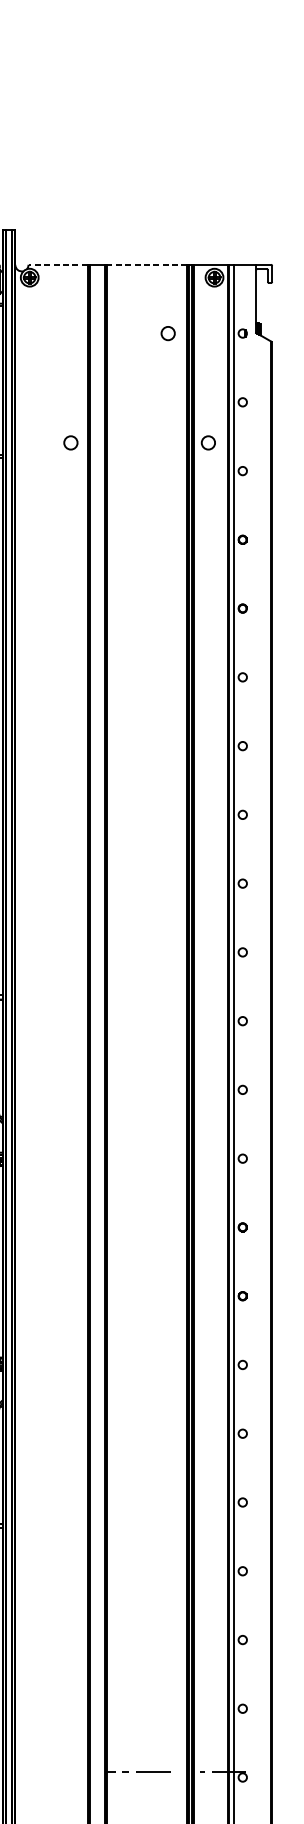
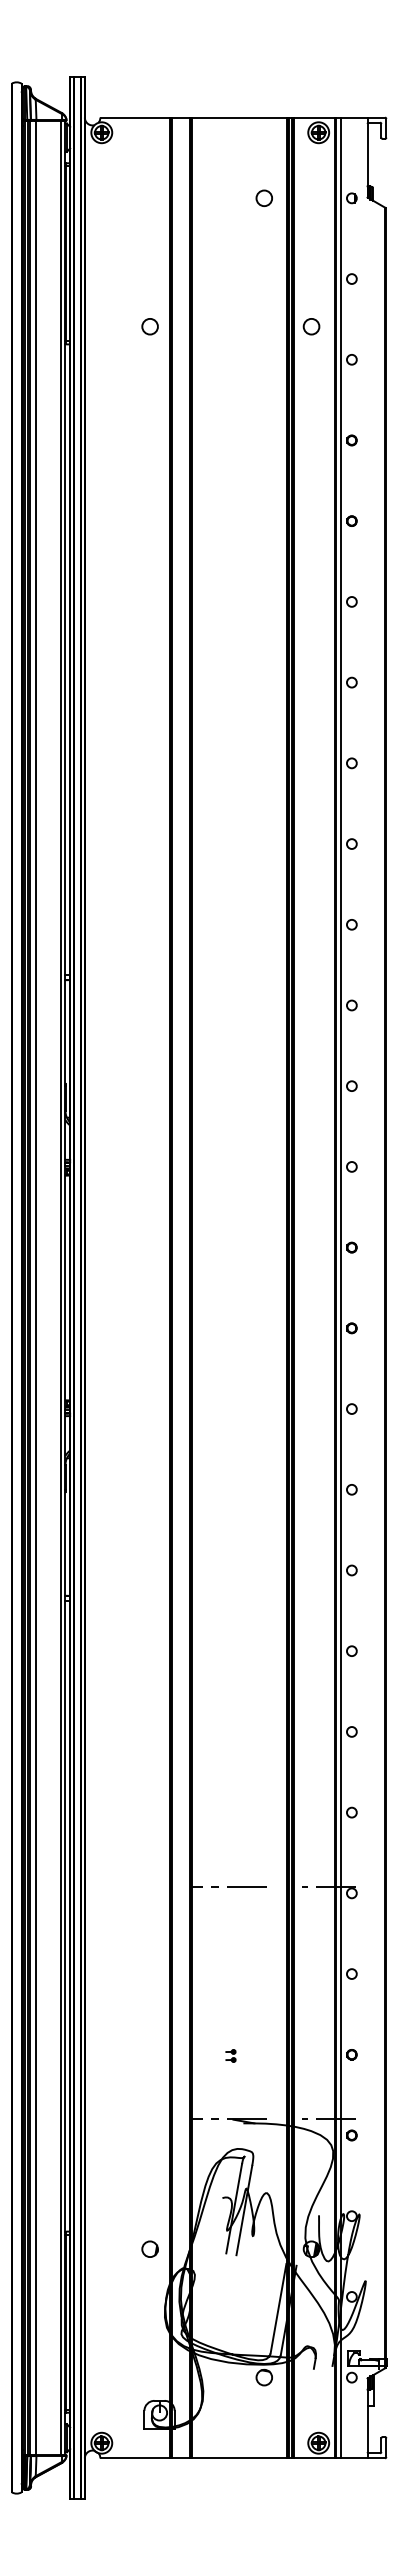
line: (58, 264) -> (135, 117), dashed -> solid
line: (147, 264) -> (239, 117), dashed -> solid

